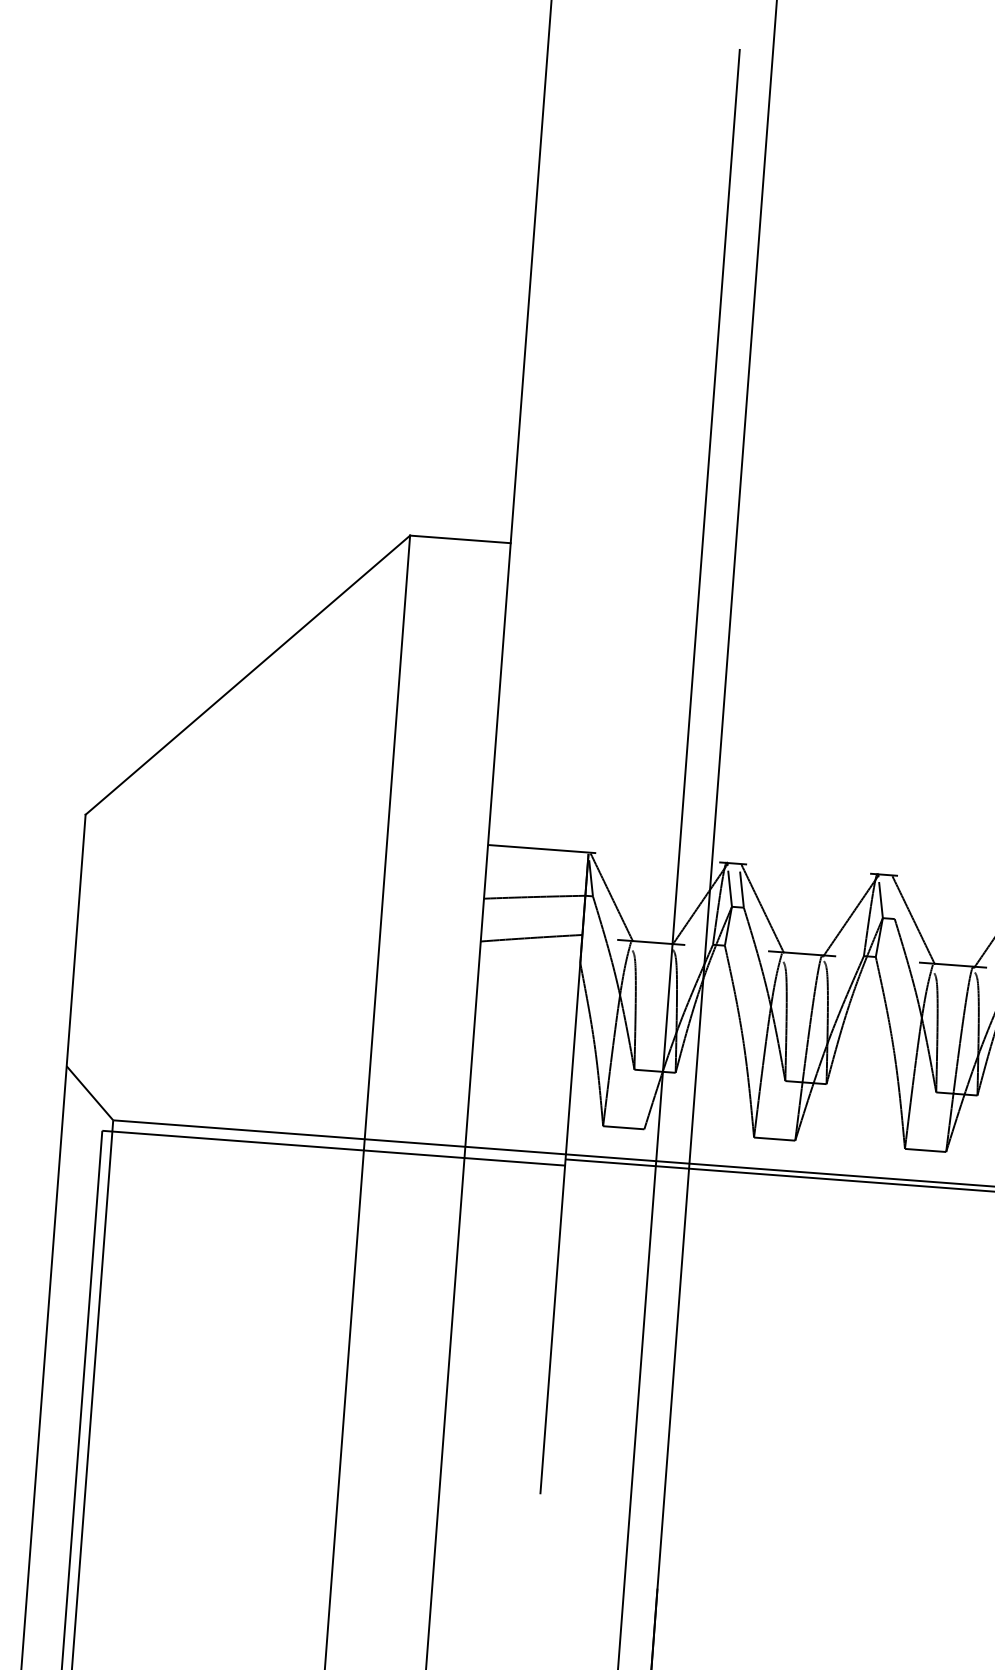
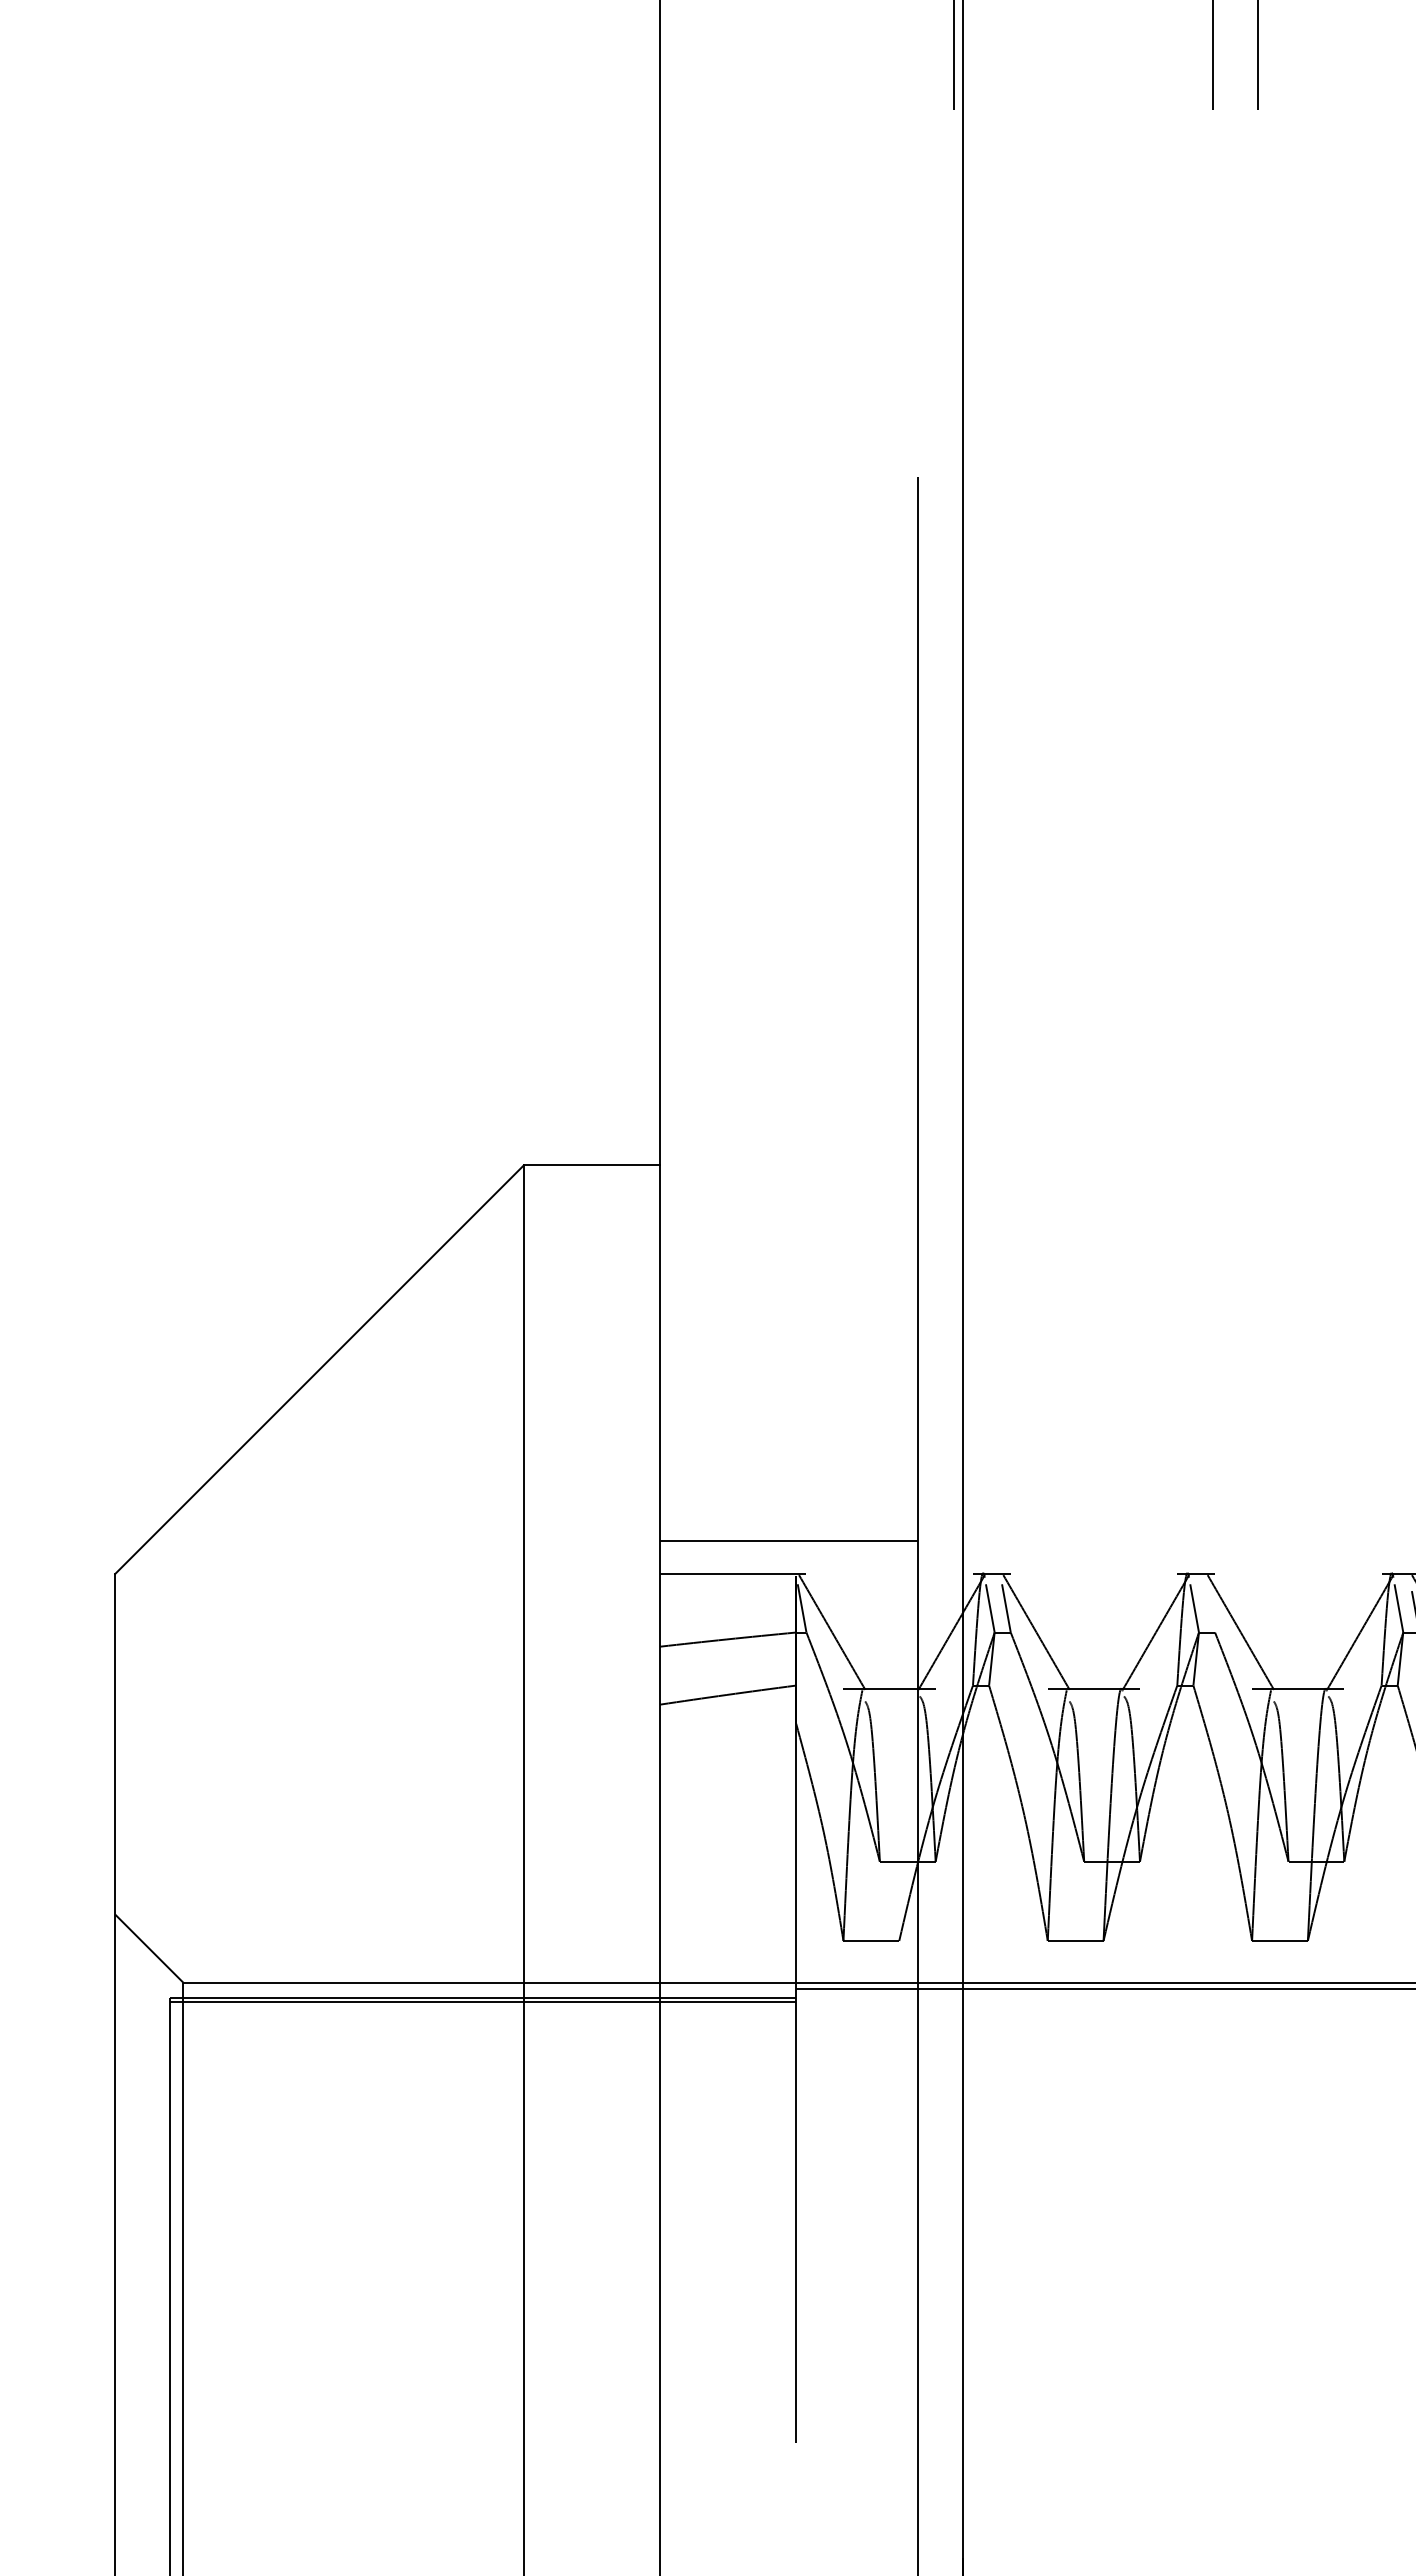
line: (585, 828) -> (789, 1541), added
line: (333, 1151) -> (482, 2002), added

